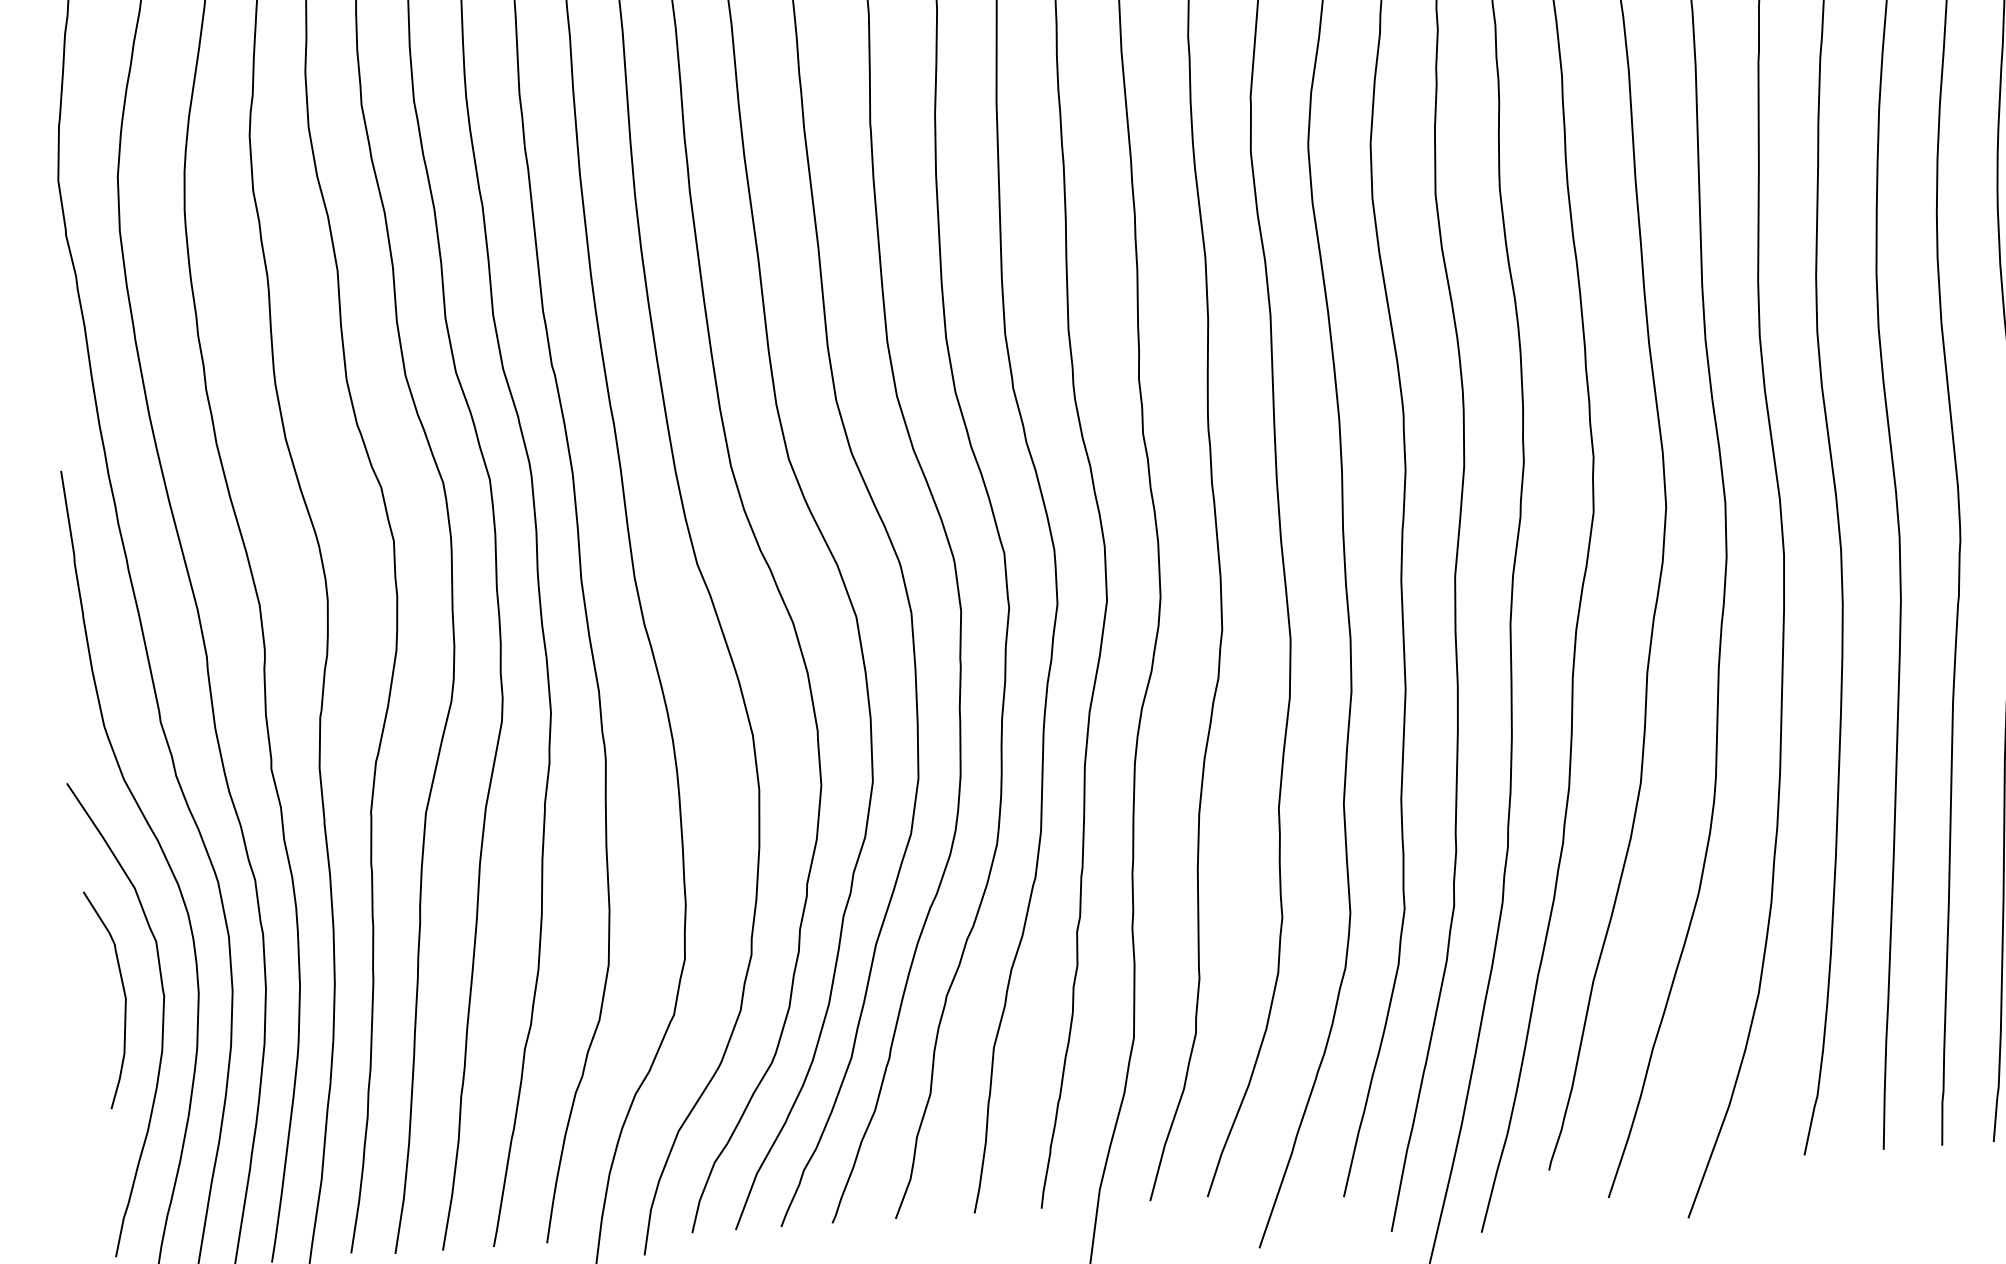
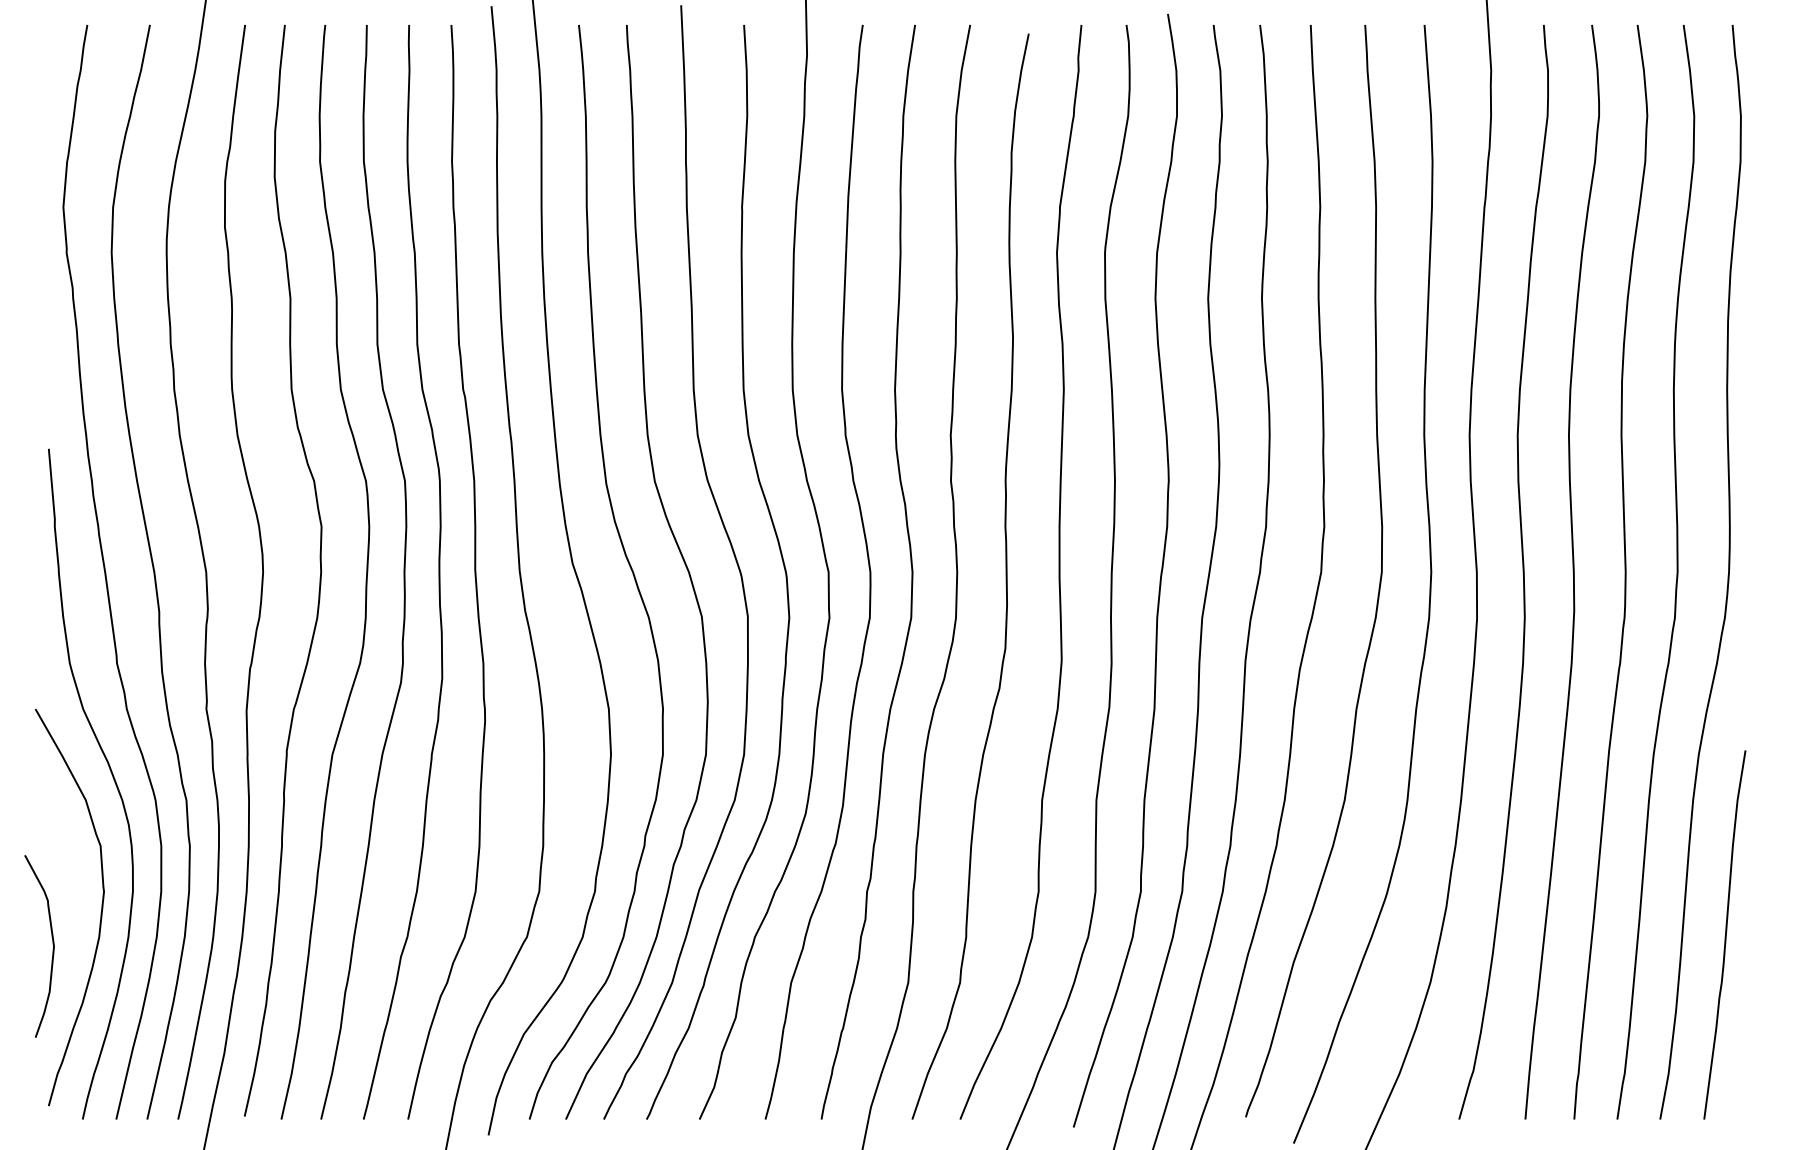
curve: (123, 996) -> (52, 944), moved

